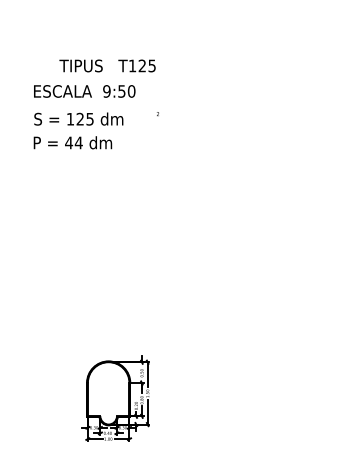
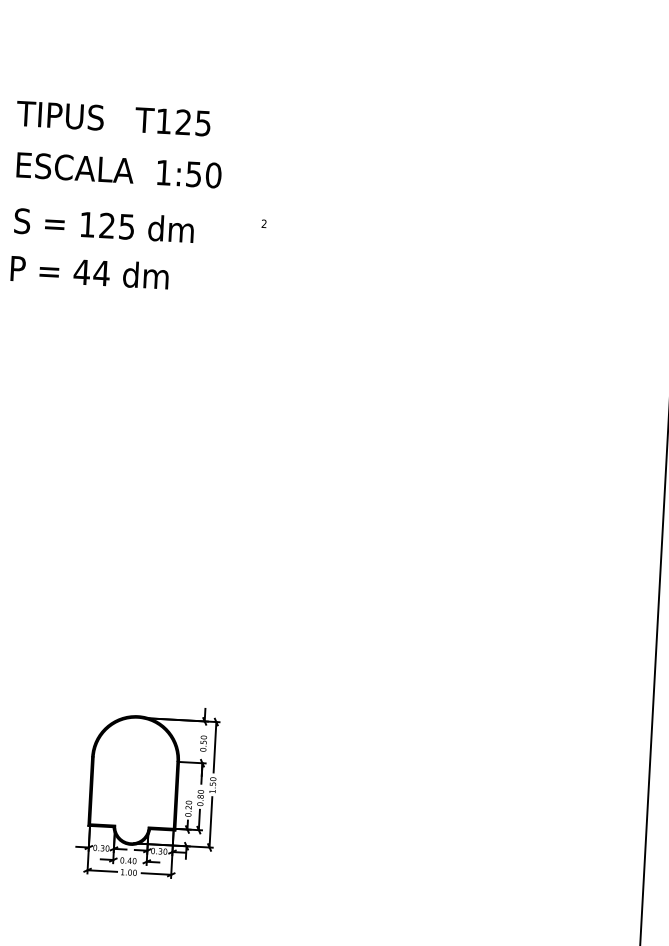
text: (107, 65) -> (113, 117), moved
text: (106, 91) -> (162, 172), 9:50 -> 1:50

